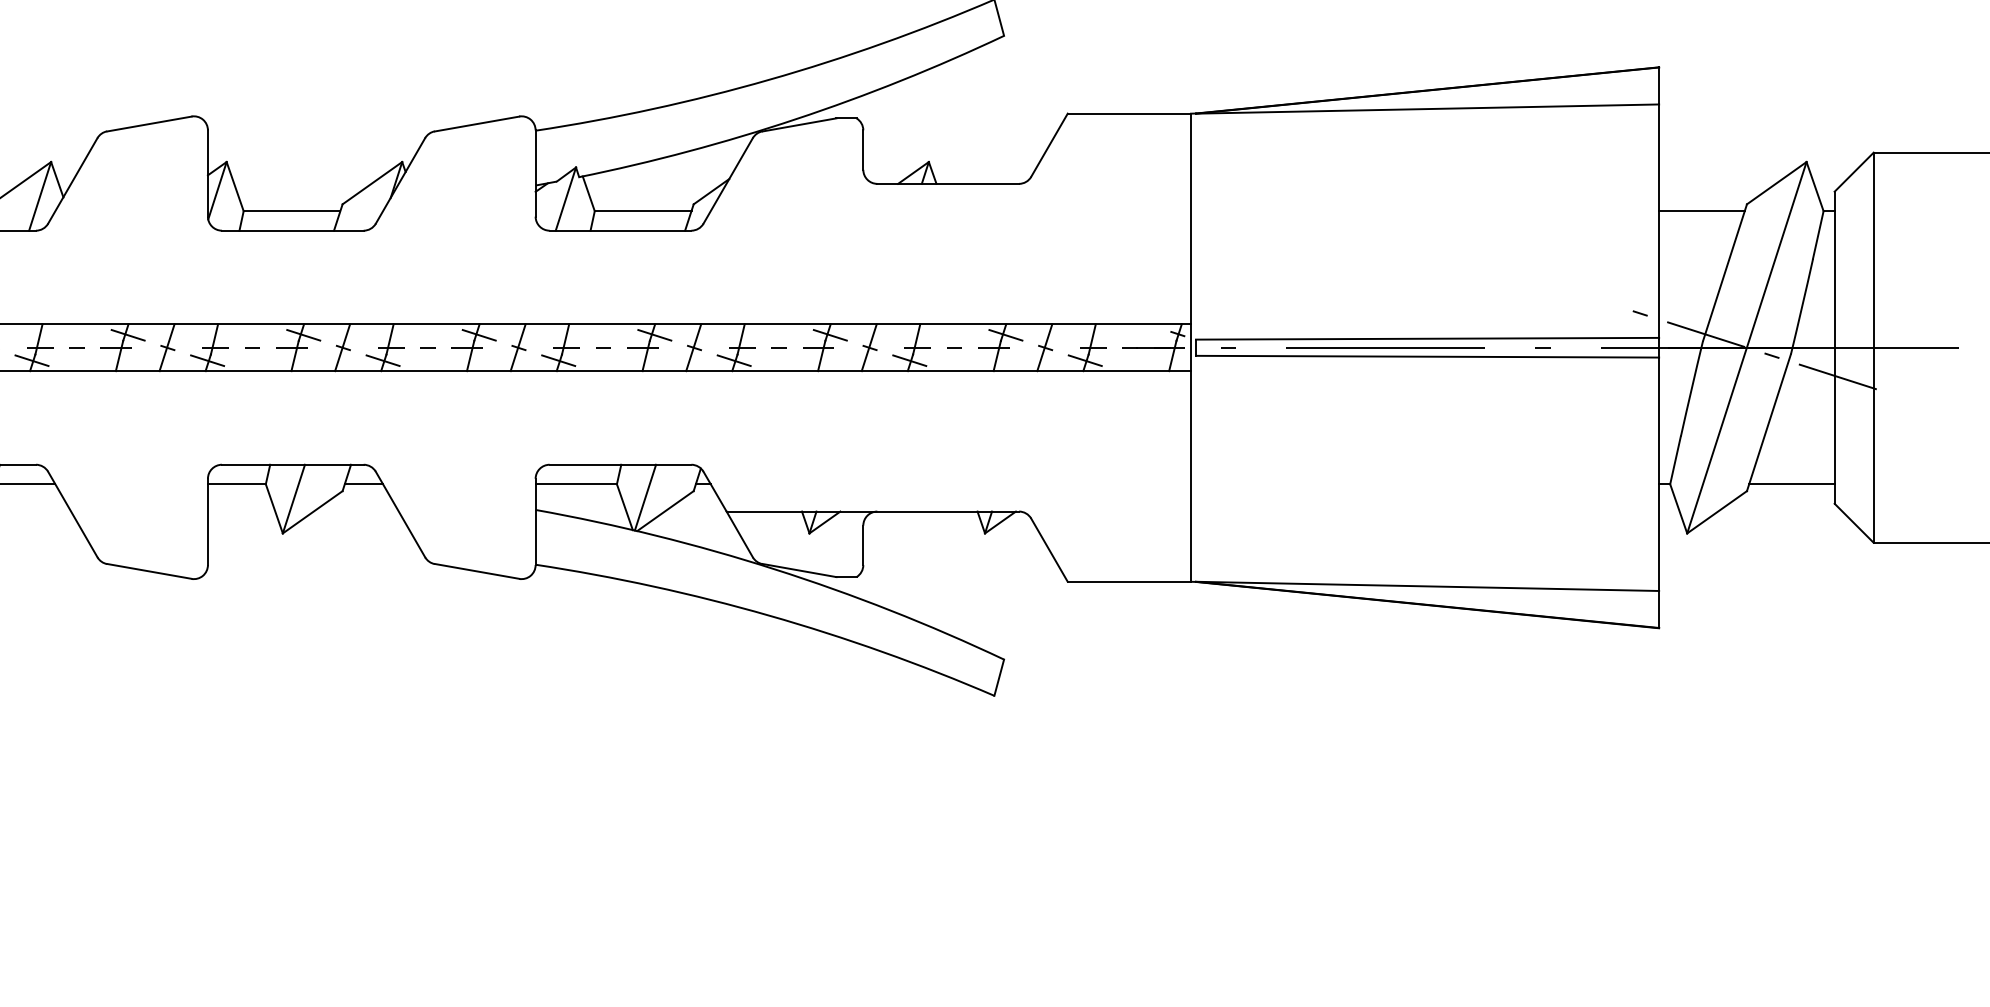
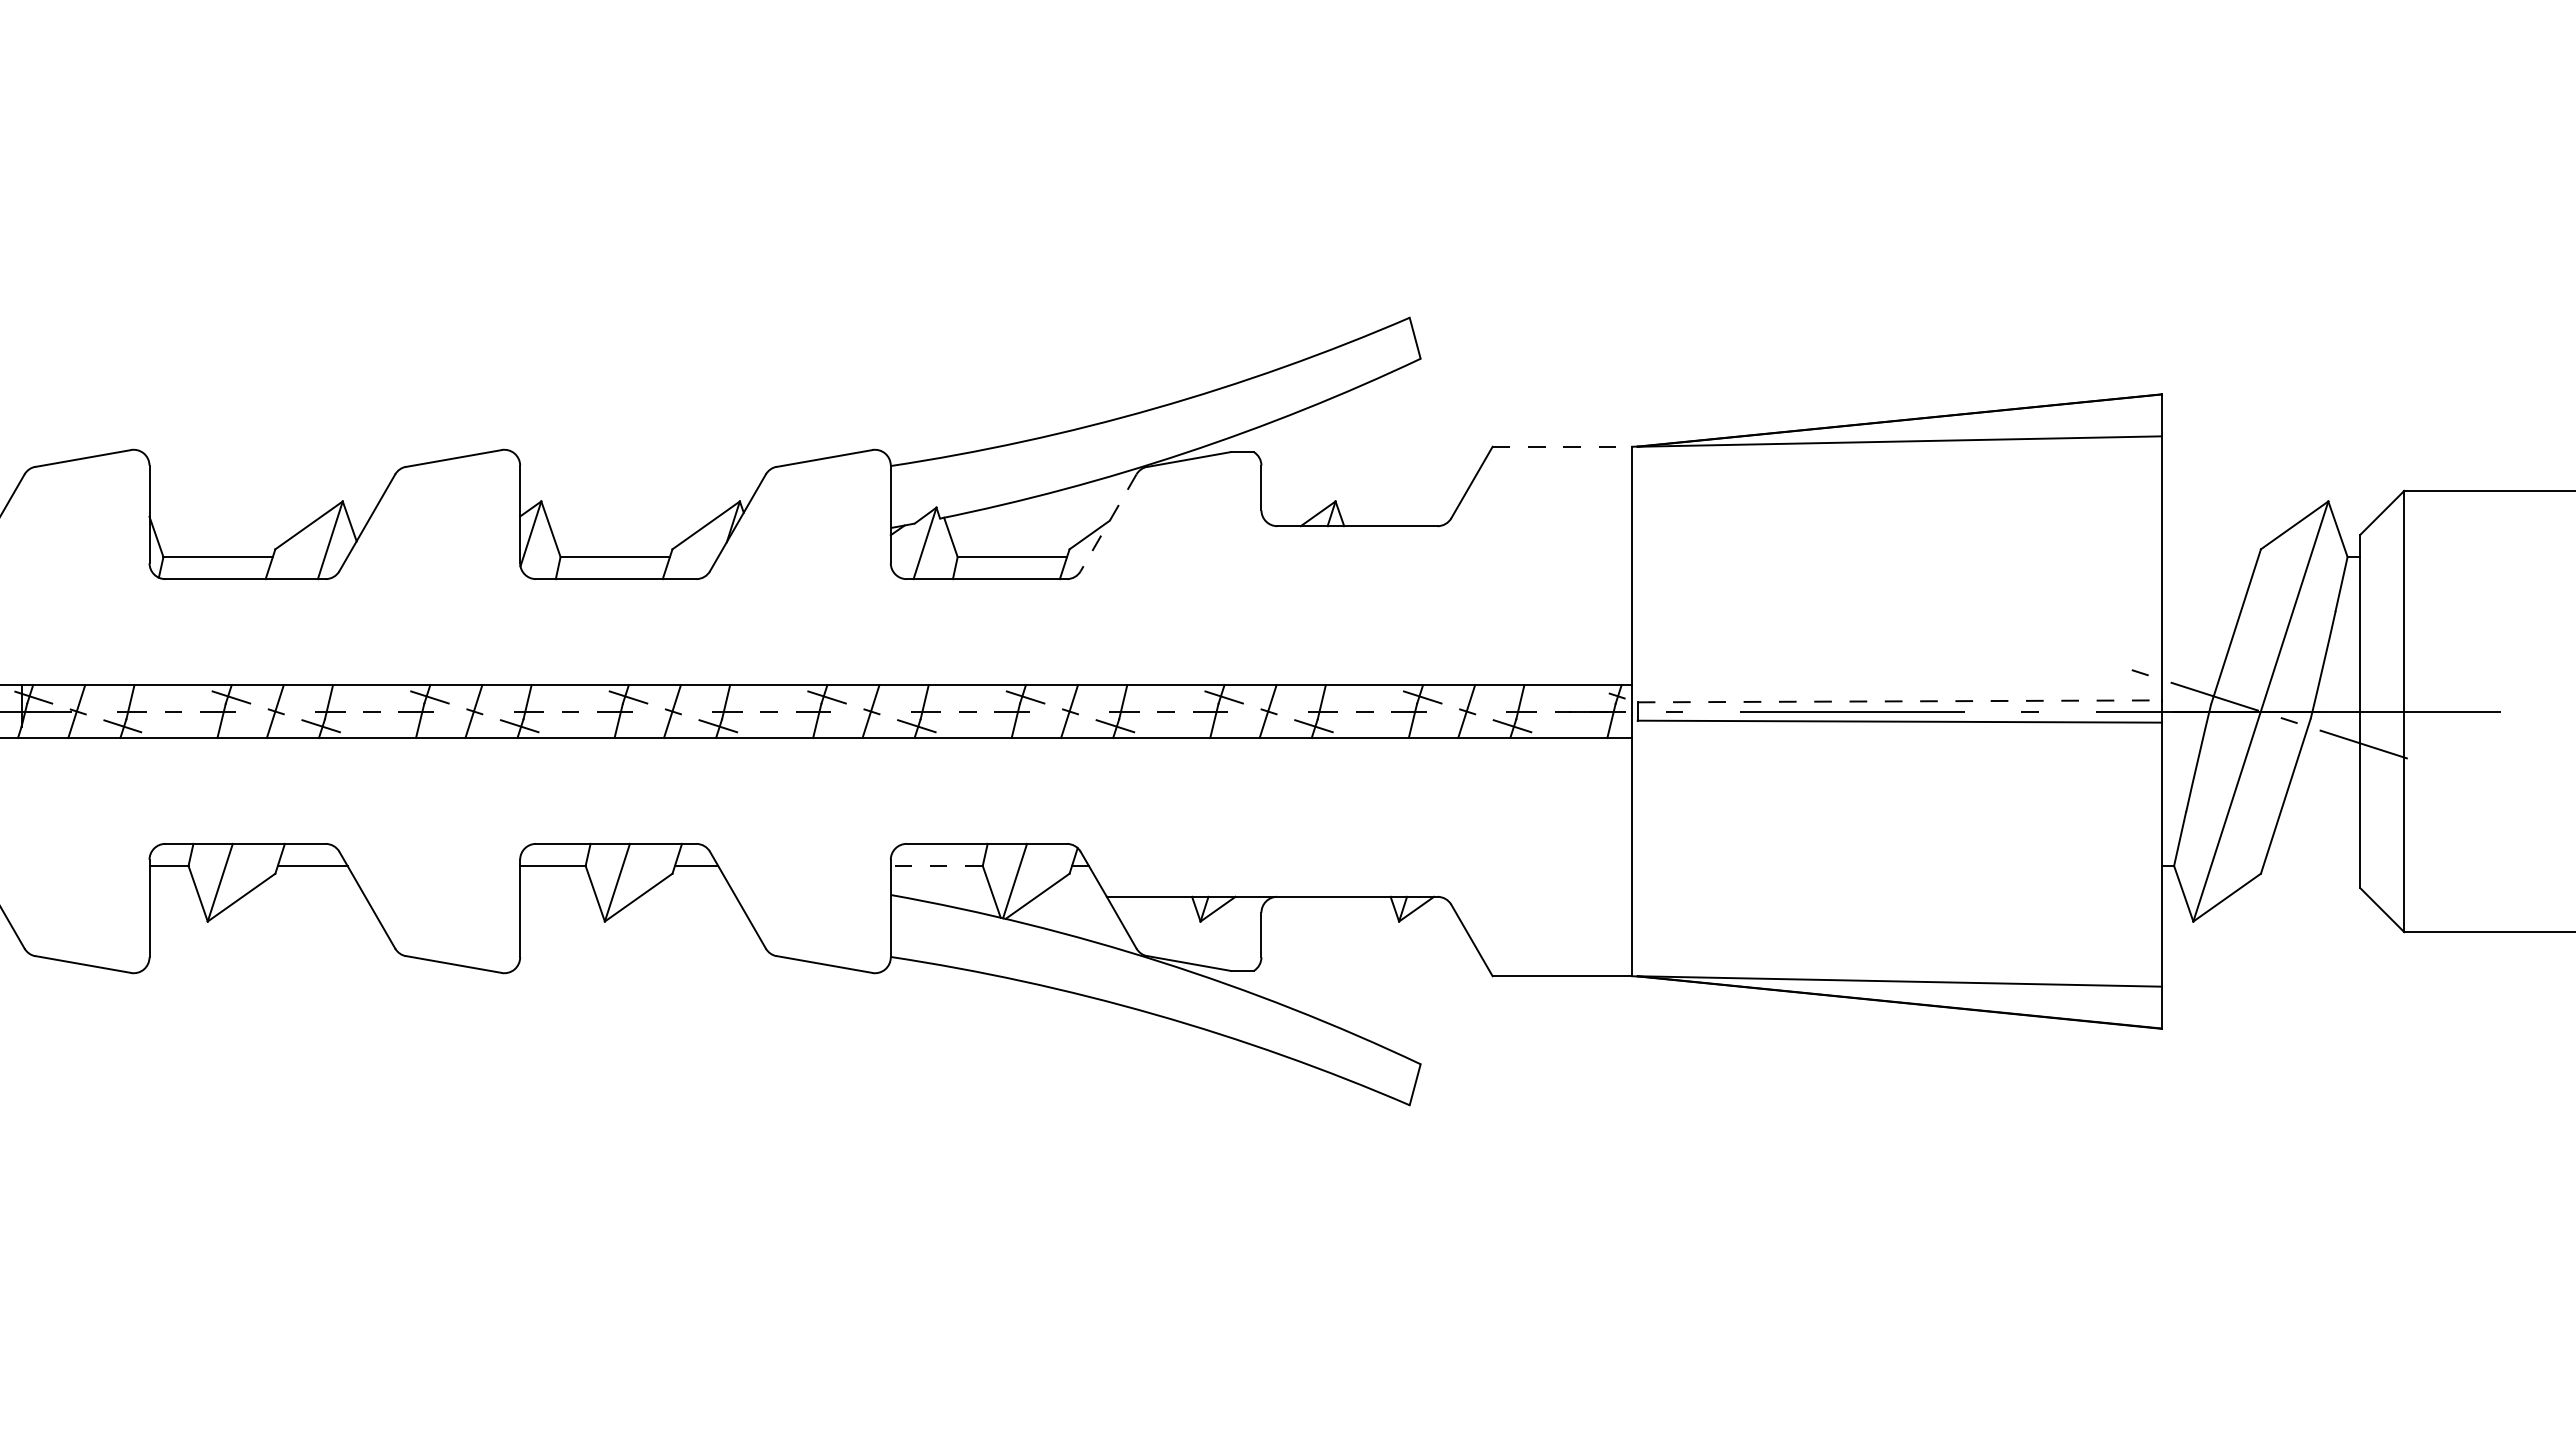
line: (1129, 113) -> (1562, 446), solid -> dashed
line: (728, 180) -> (1108, 522), solid -> dashed
line: (1701, 211) -> (2209, 557), removed
line: (1427, 338) -> (1899, 701), solid -> dashed
line: (576, 483) -> (936, 865), solid -> dashed
line: (1791, 483) -> (2311, 865), removed

